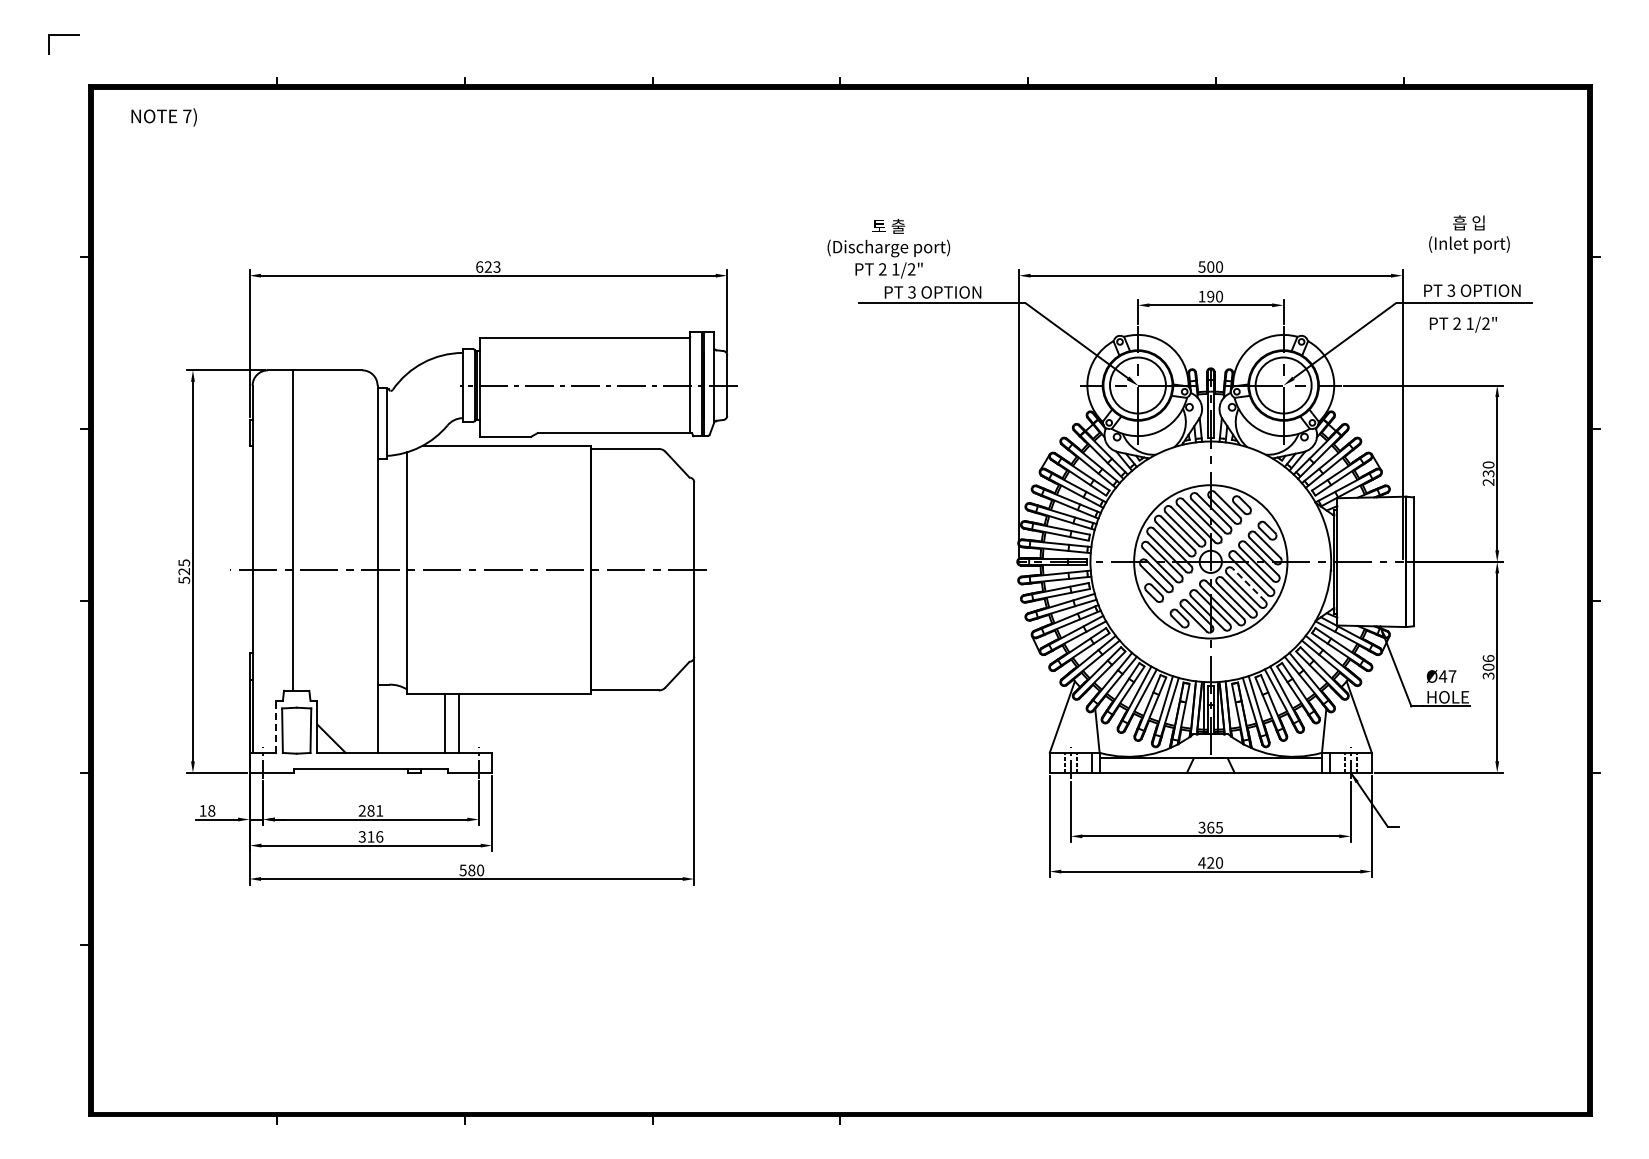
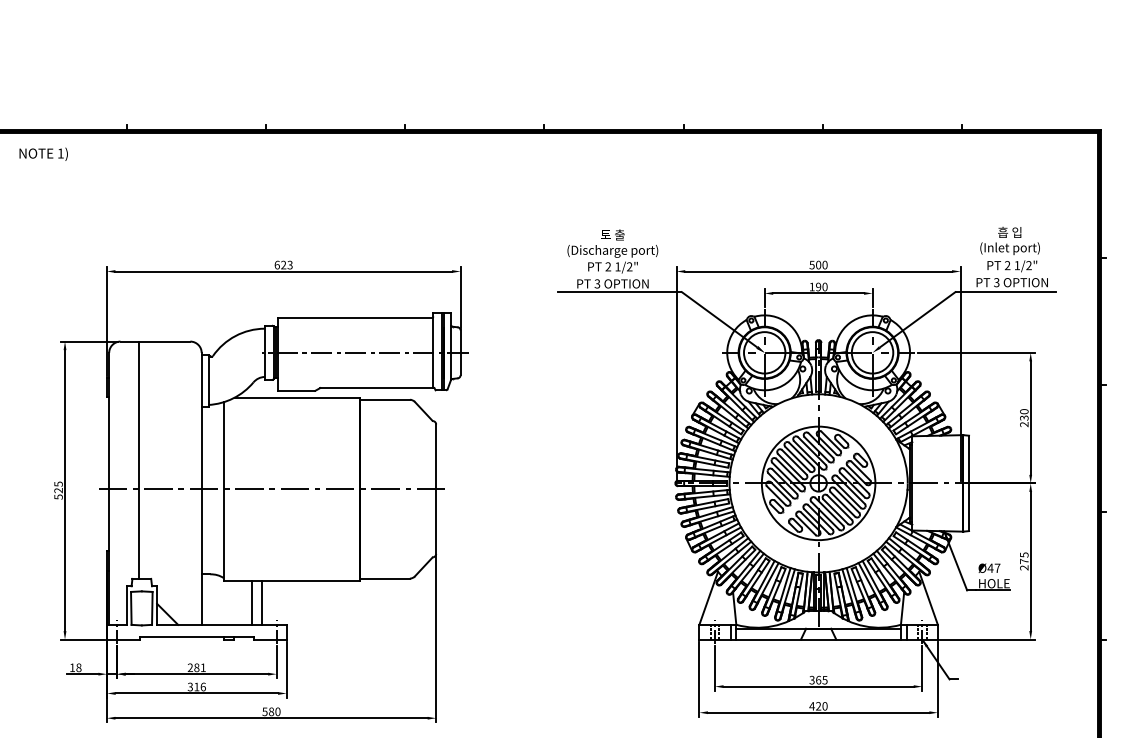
text: (187, 116) -> (60, 153), 7) -> 1)
text: (888, 248) -> (612, 251), moved
text: (1462, 324) -> (1011, 266), moved
line: (1248, 584) -> (846, 500), dashed -> solid
text: (1488, 667) -> (1024, 561), 306 -> 275
line: (275, 726) -> (126, 605), dashed -> solid

